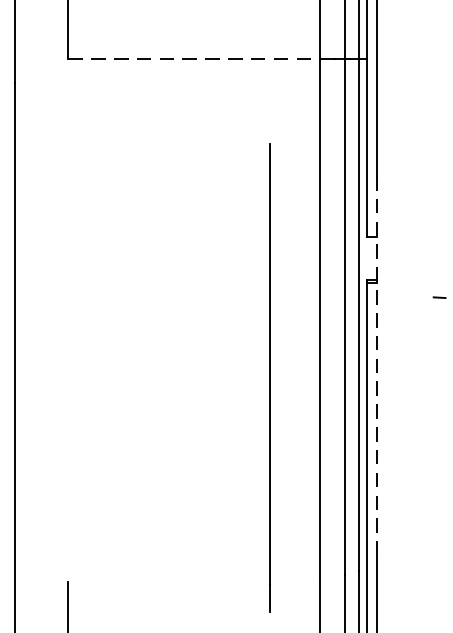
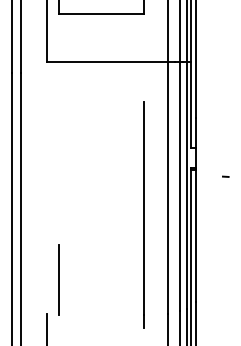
line: (194, 58) -> (107, 61), dashed -> solid
line: (376, 365) -> (195, 209), dashed -> solid
line: (92, 510) -> (58, 279), added

